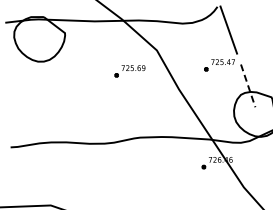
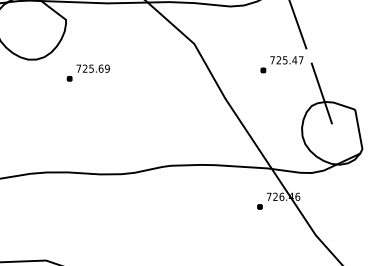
part: (129, 71) -> (87, 73), moved
line: (248, 85) -> (322, 92), dashed -> solid

